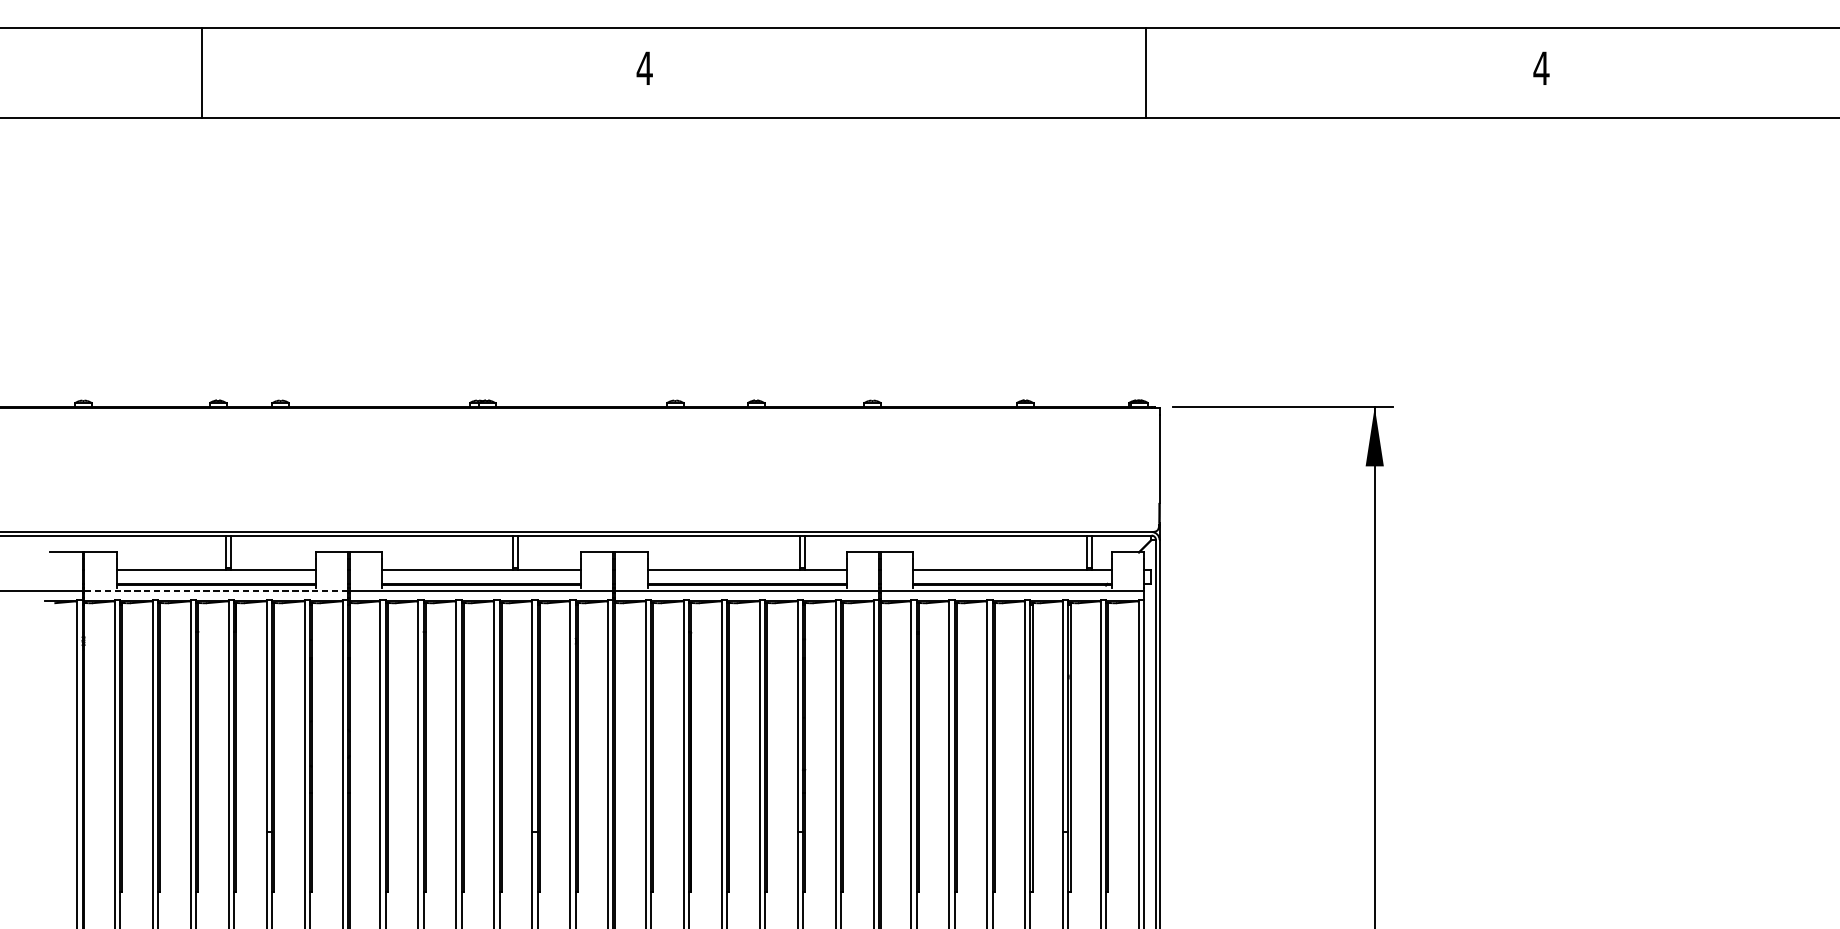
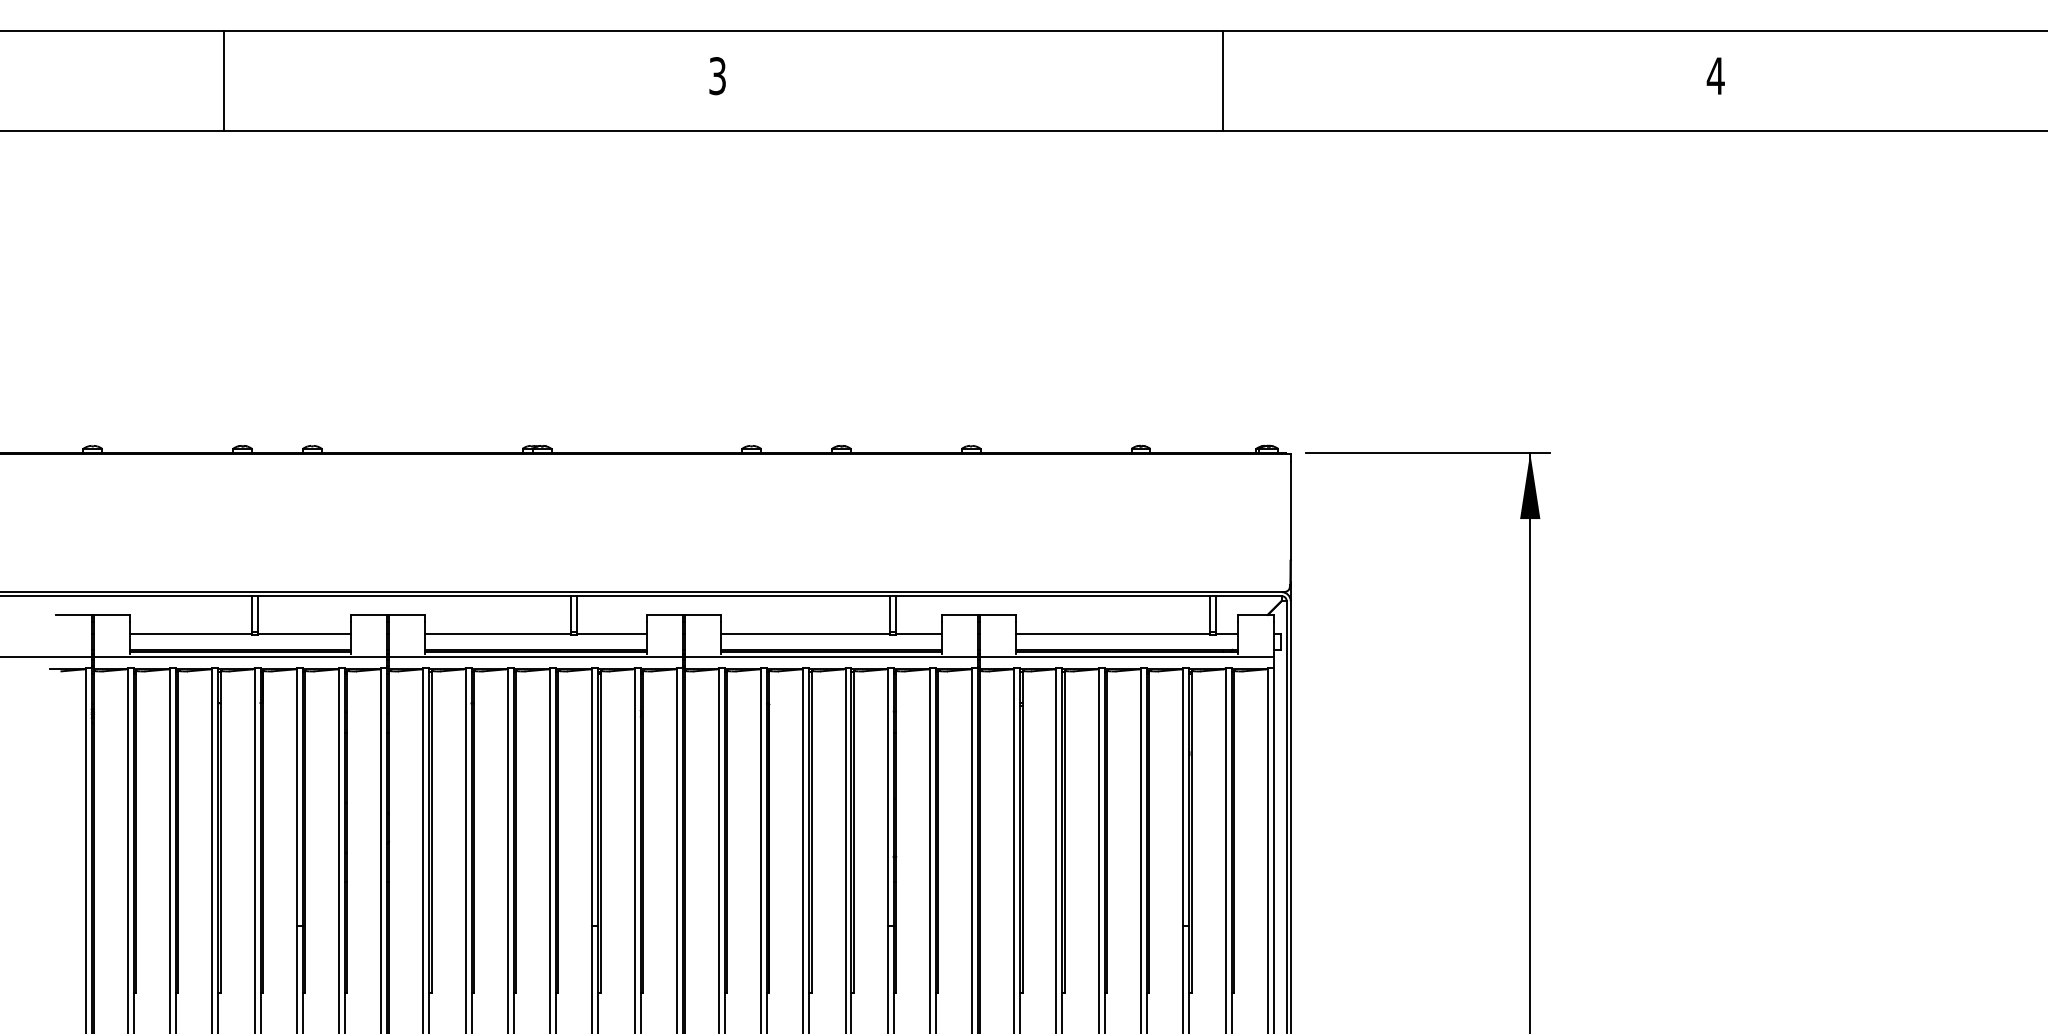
text: (644, 68) -> (717, 76), 4 -> 3
line: (1145, 72) -> (1222, 80), moved
line: (216, 590) -> (240, 657), dashed -> solid

